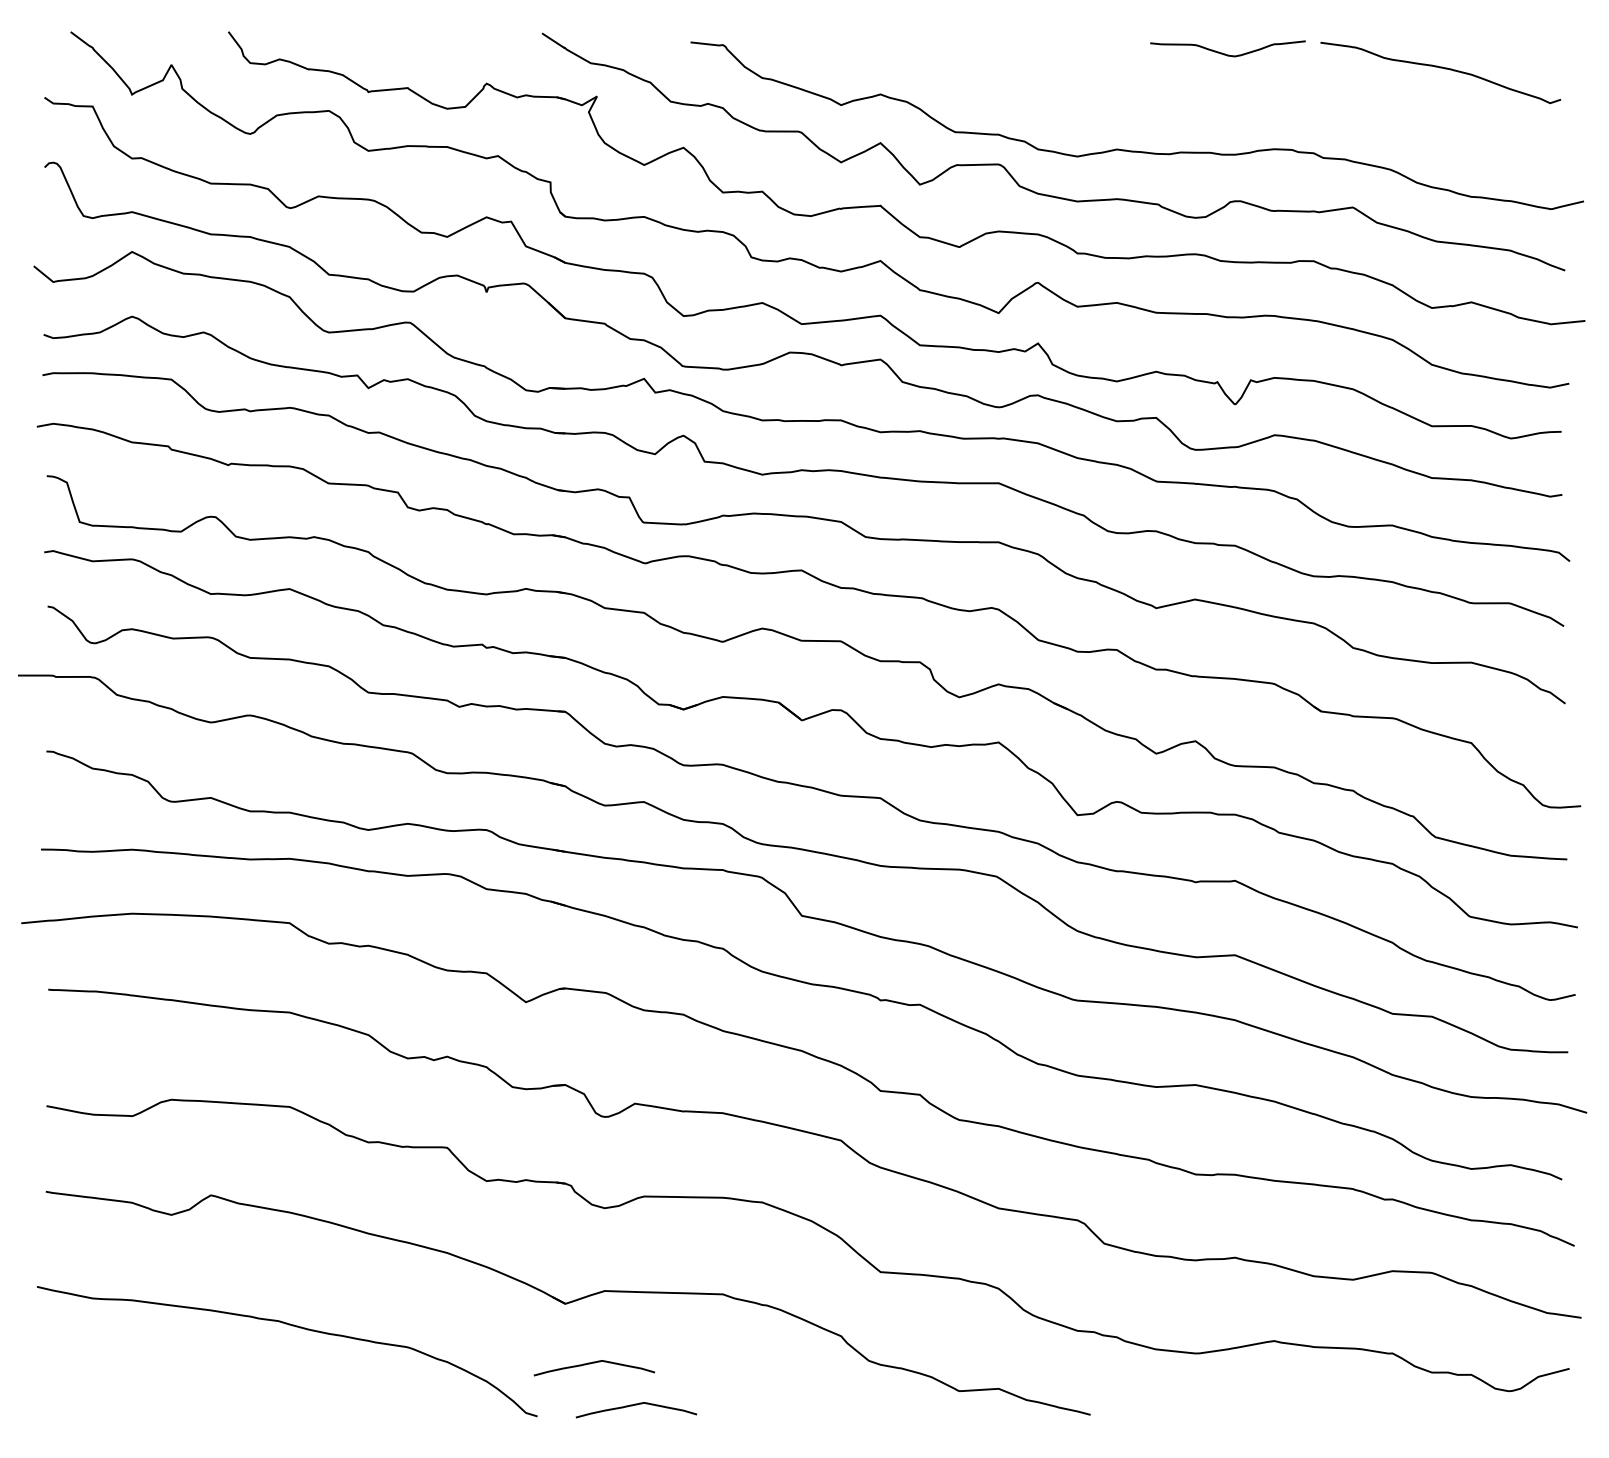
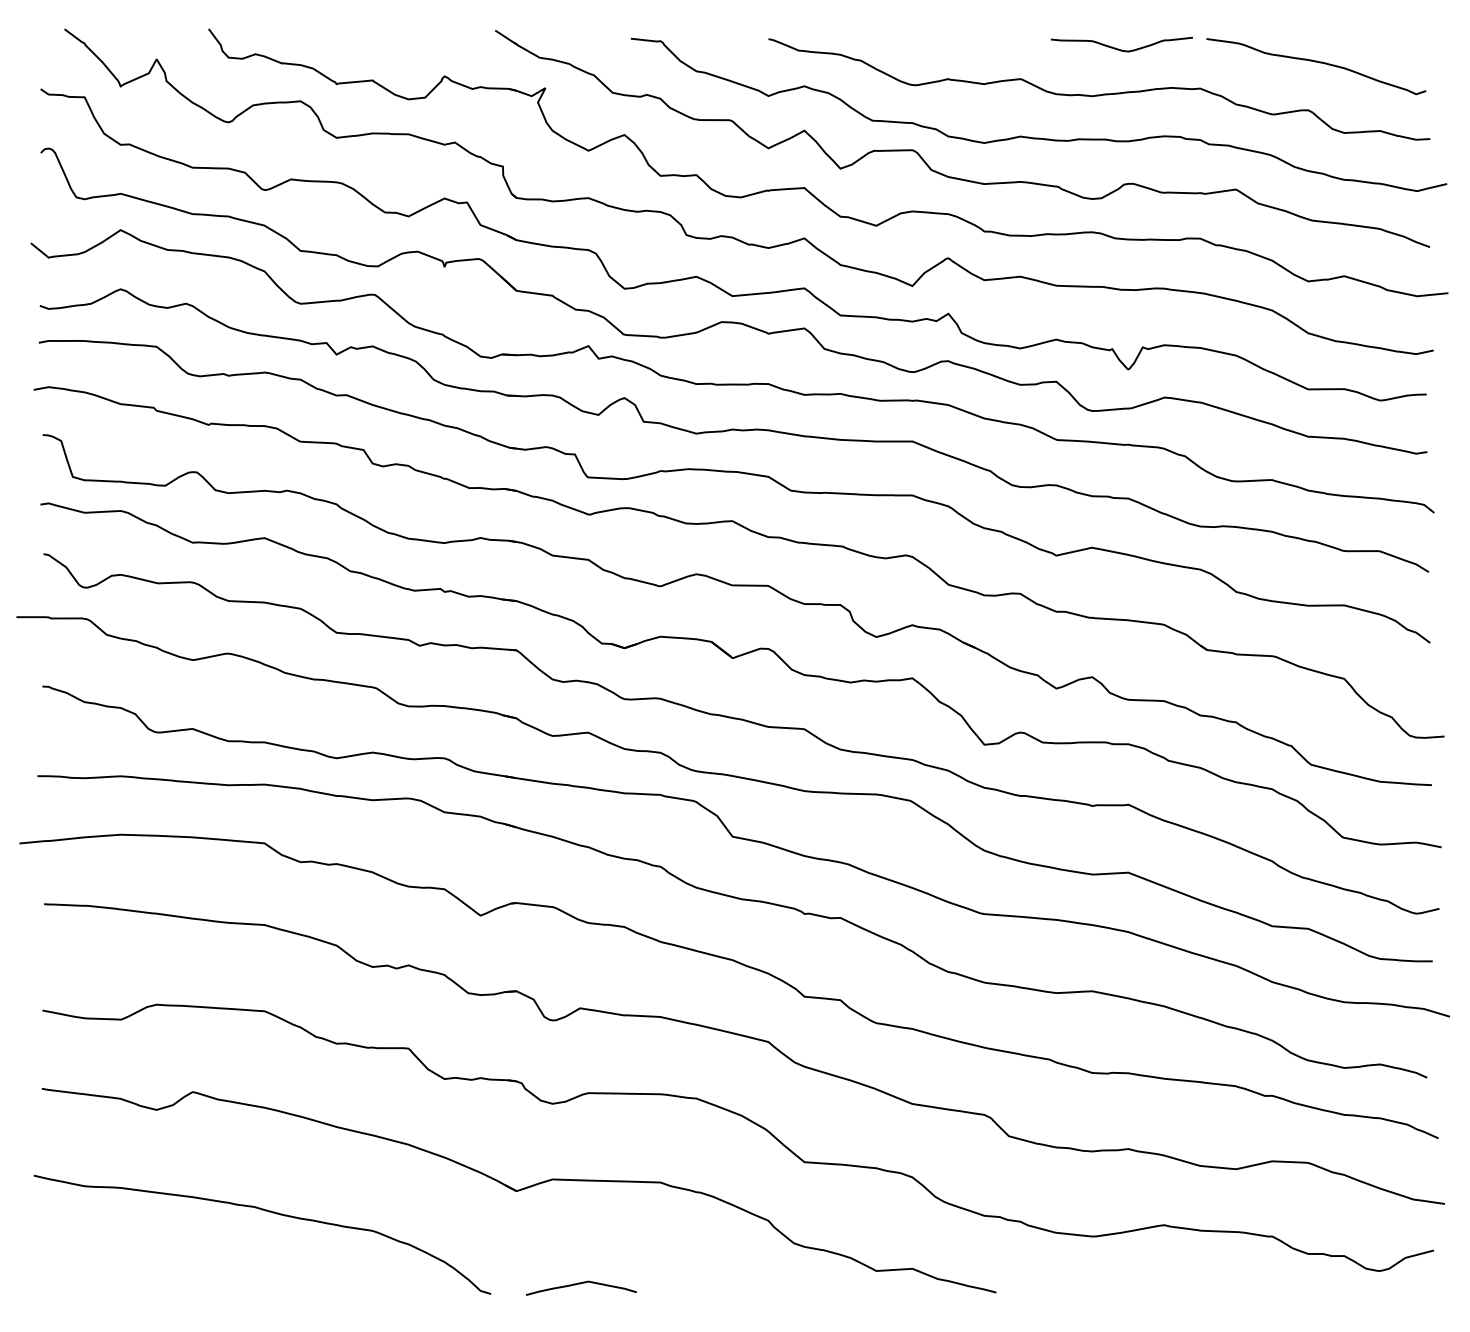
curve: (1203, 103) -> (1099, 94), added
curve: (593, 1363) -> (542, 1245), removed

